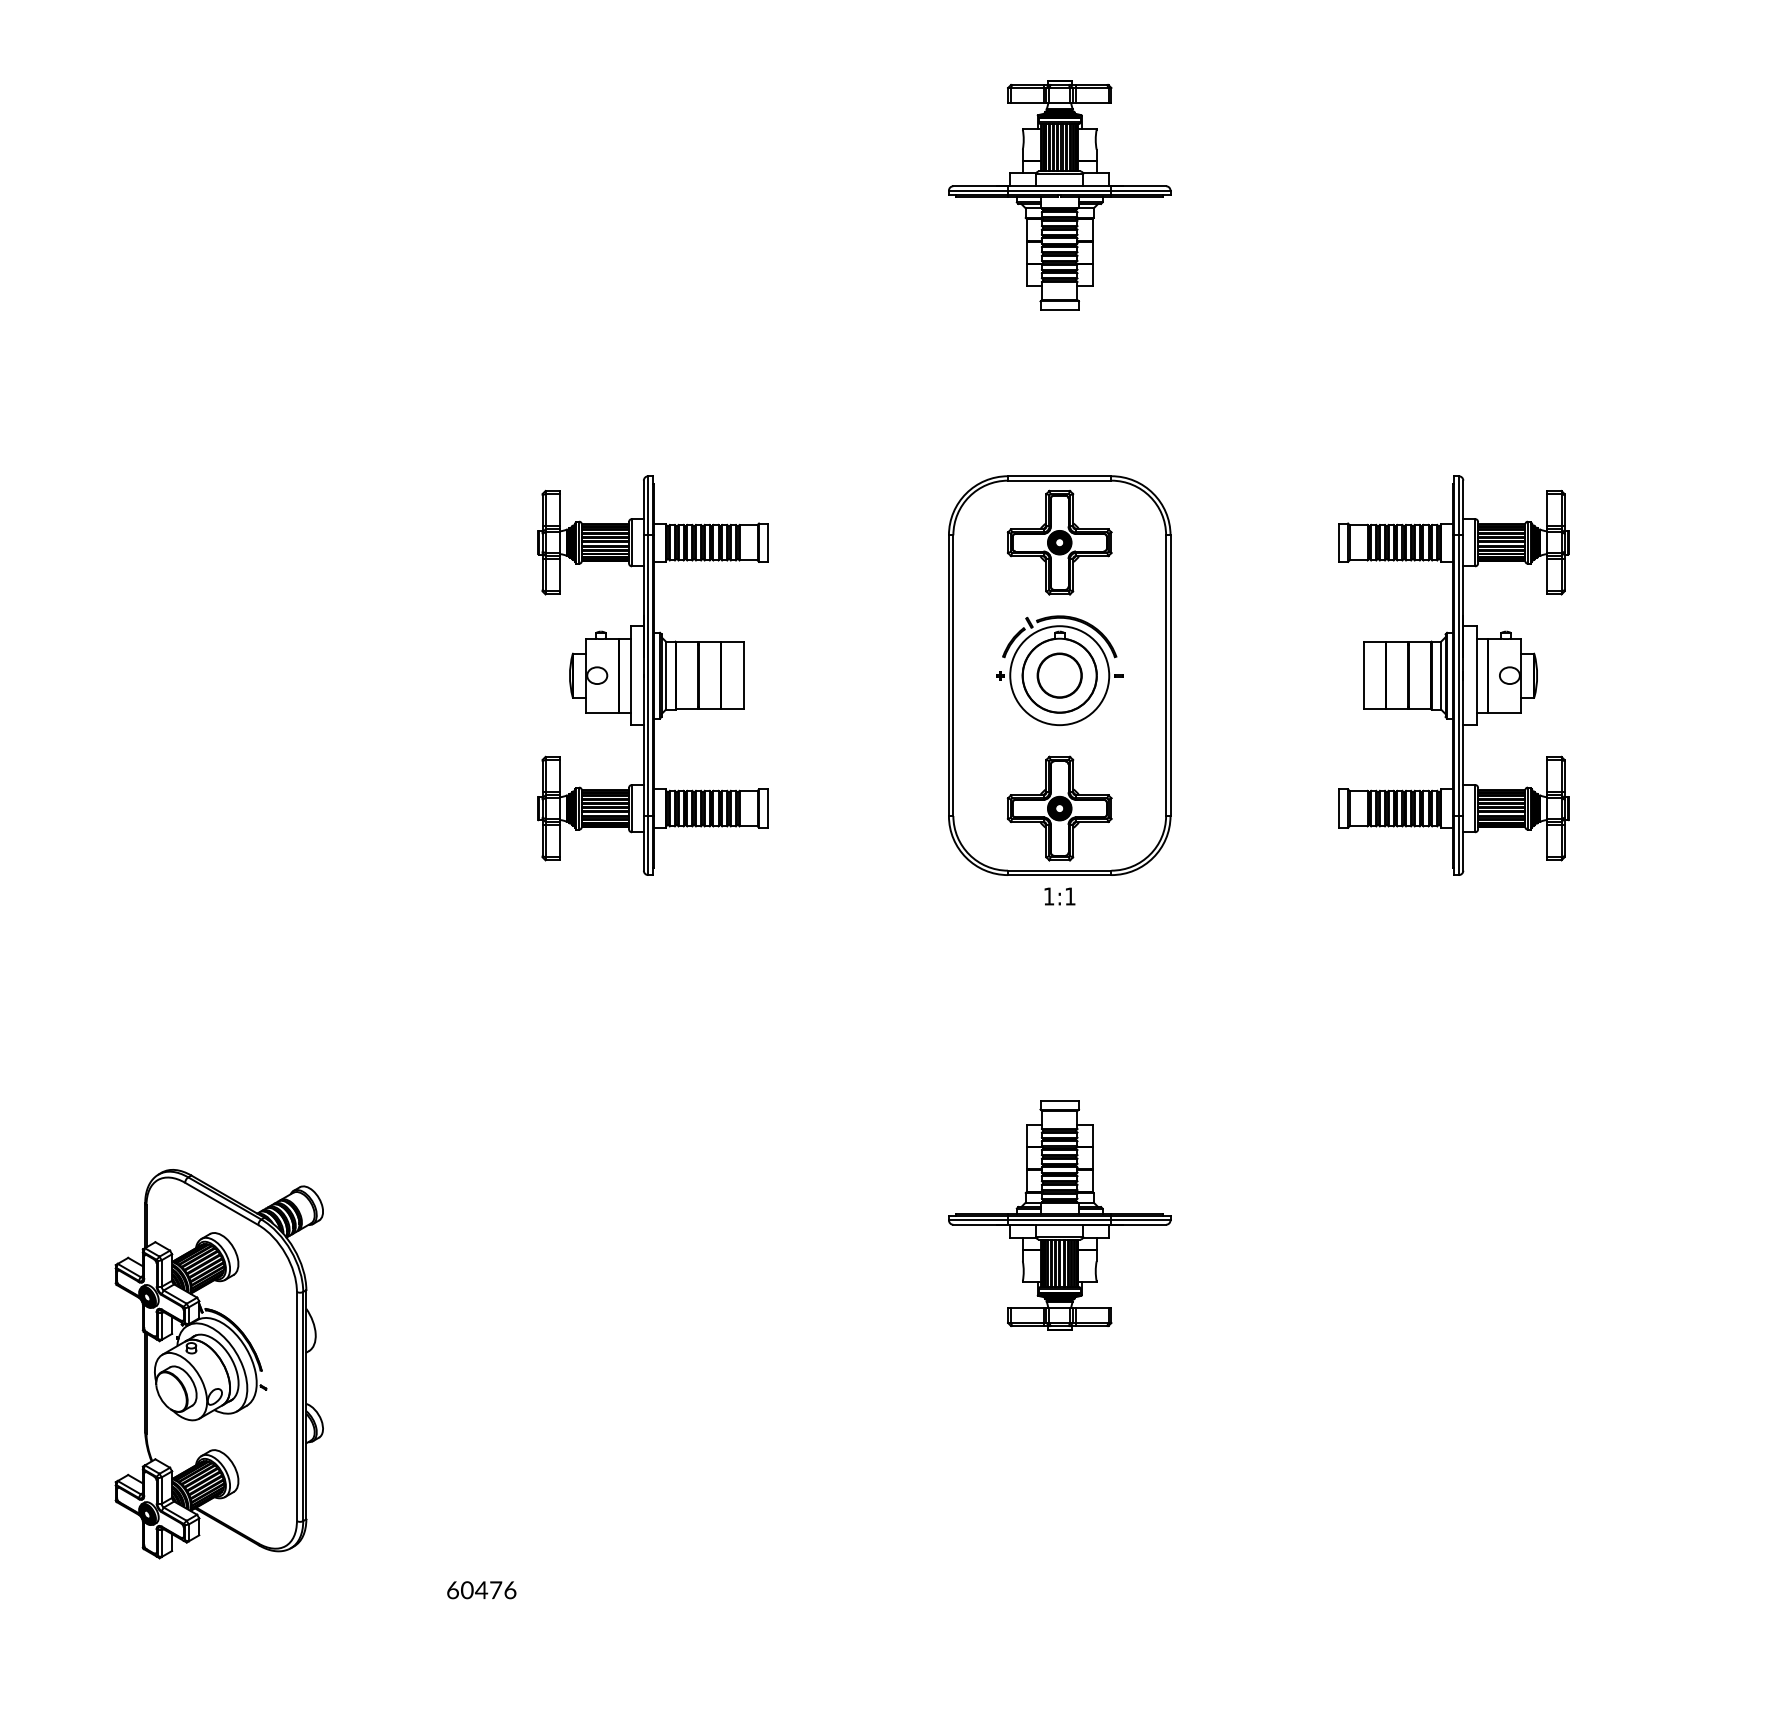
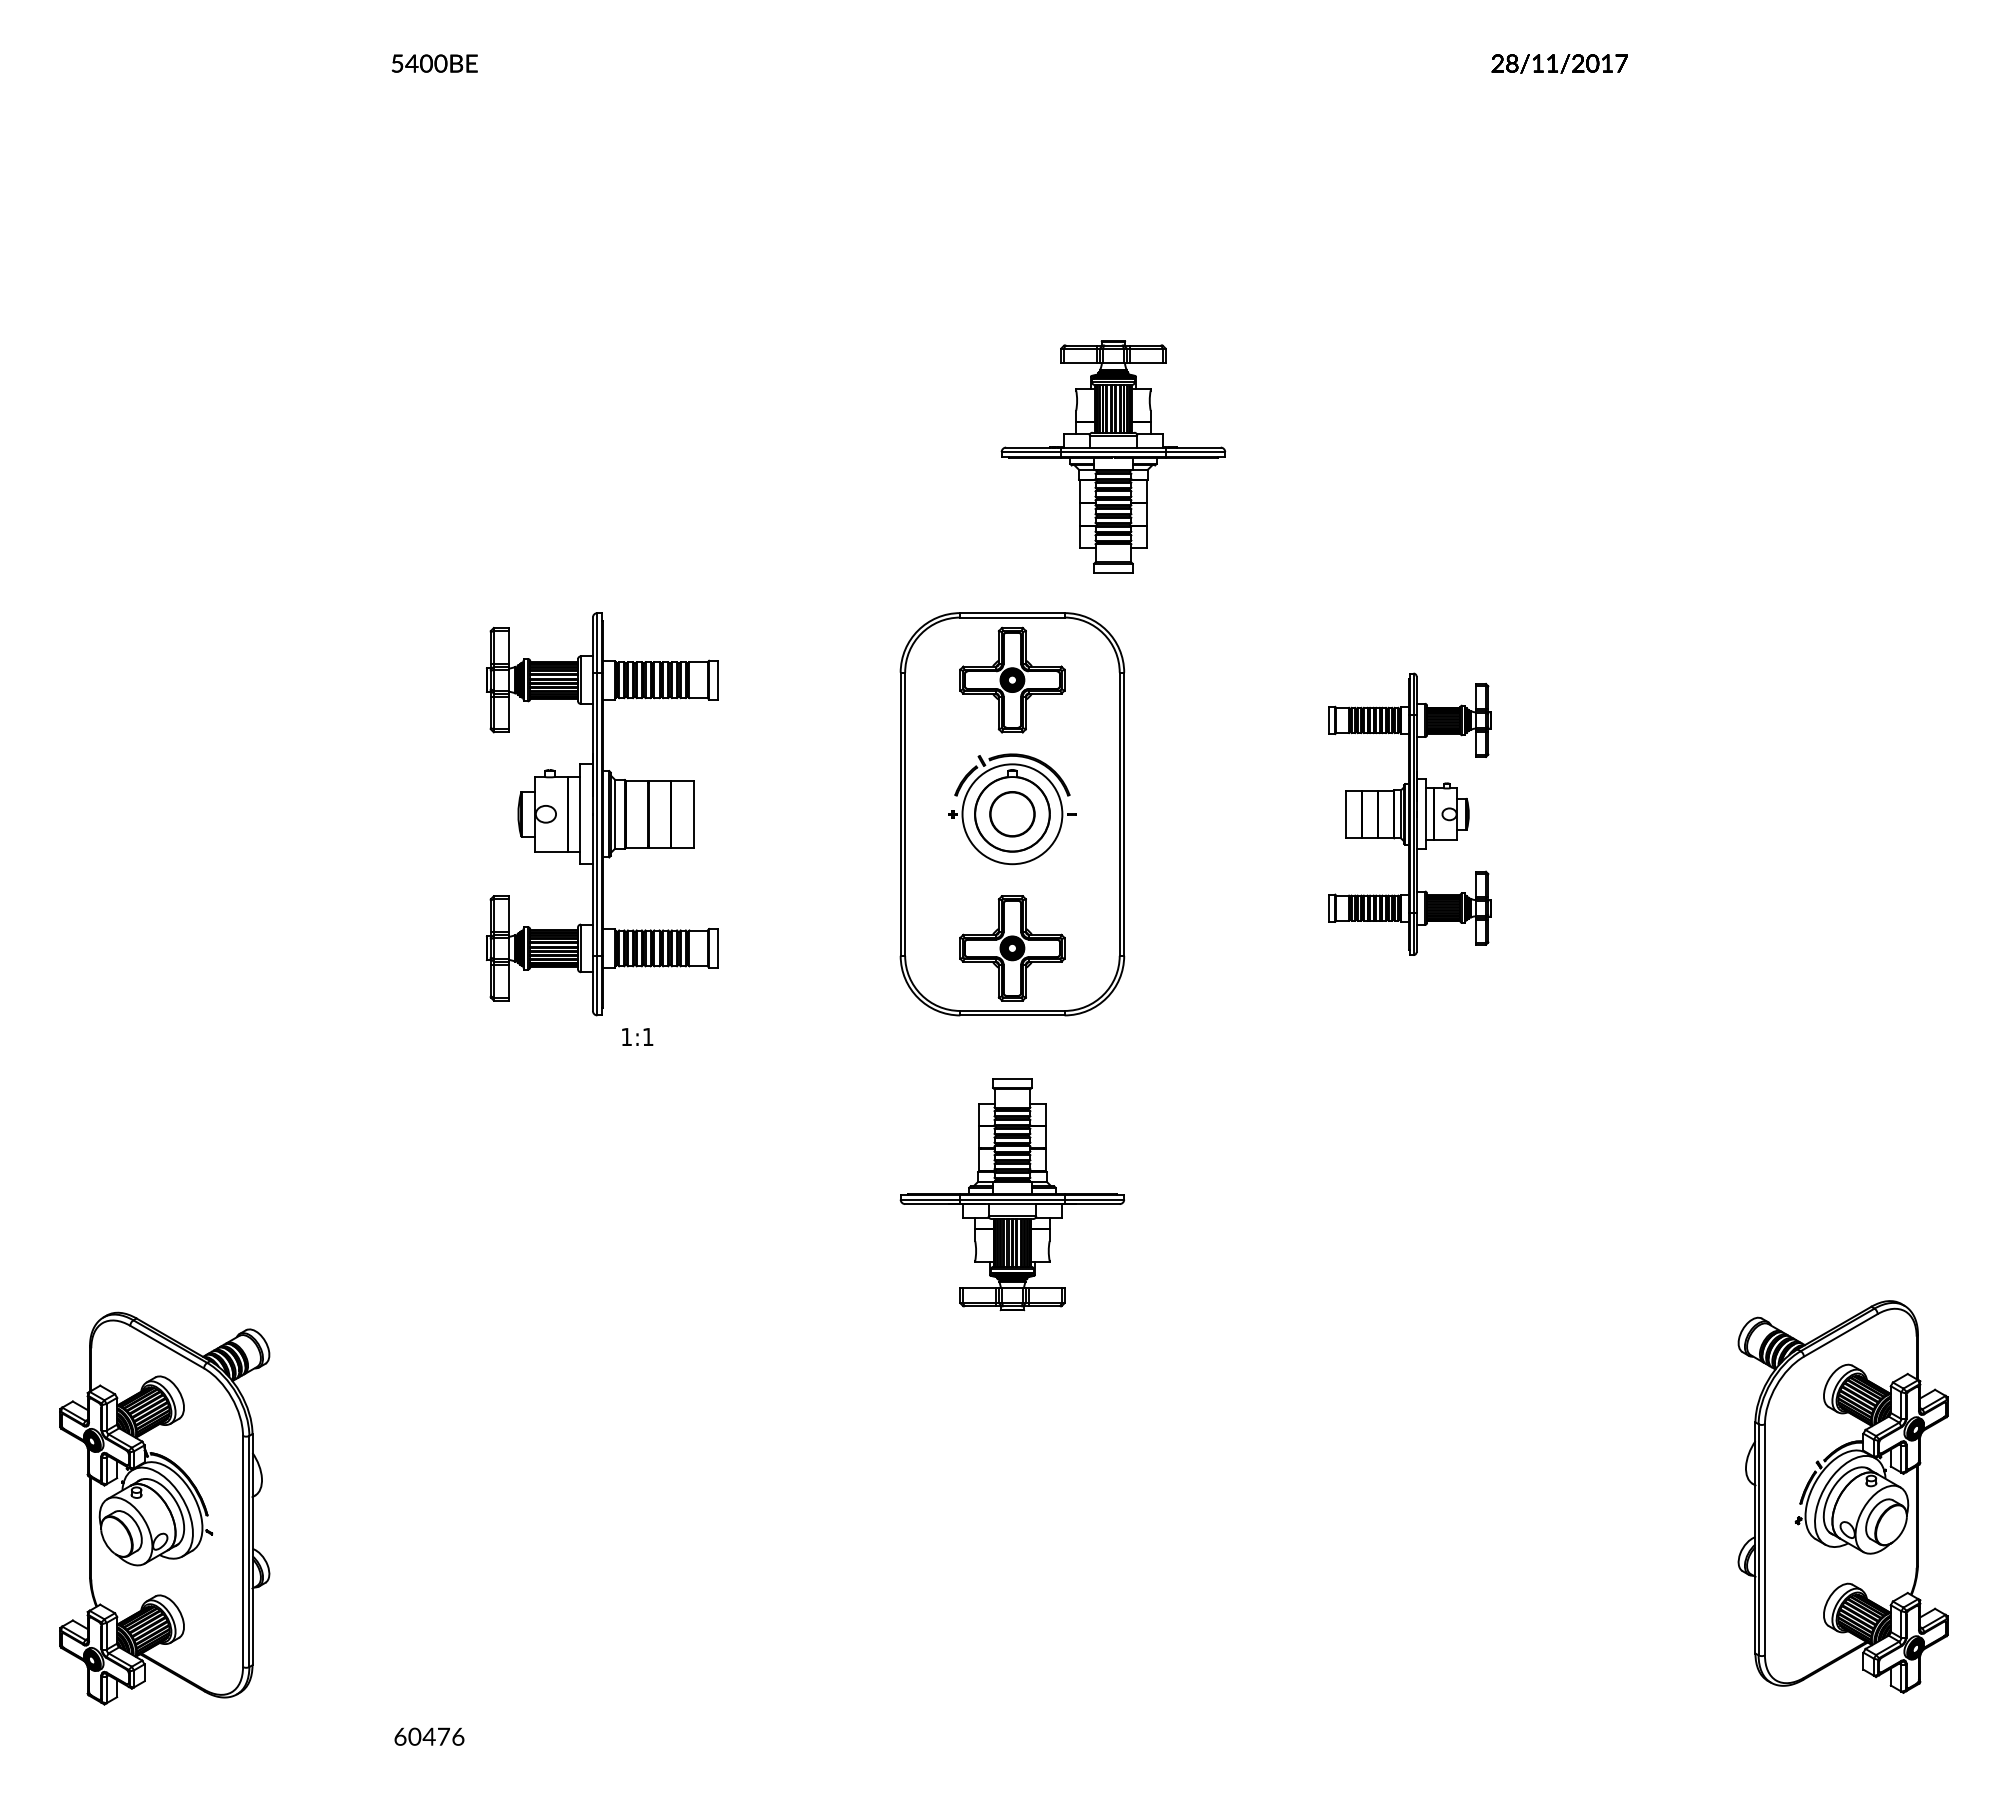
part: (1059, 195) -> (1113, 456), moved
part: (1453, 675) -> (1409, 814), size x0.7
text: (1059, 895) -> (637, 1036), moved
part: (1058, 1215) -> (1011, 1194), moved

